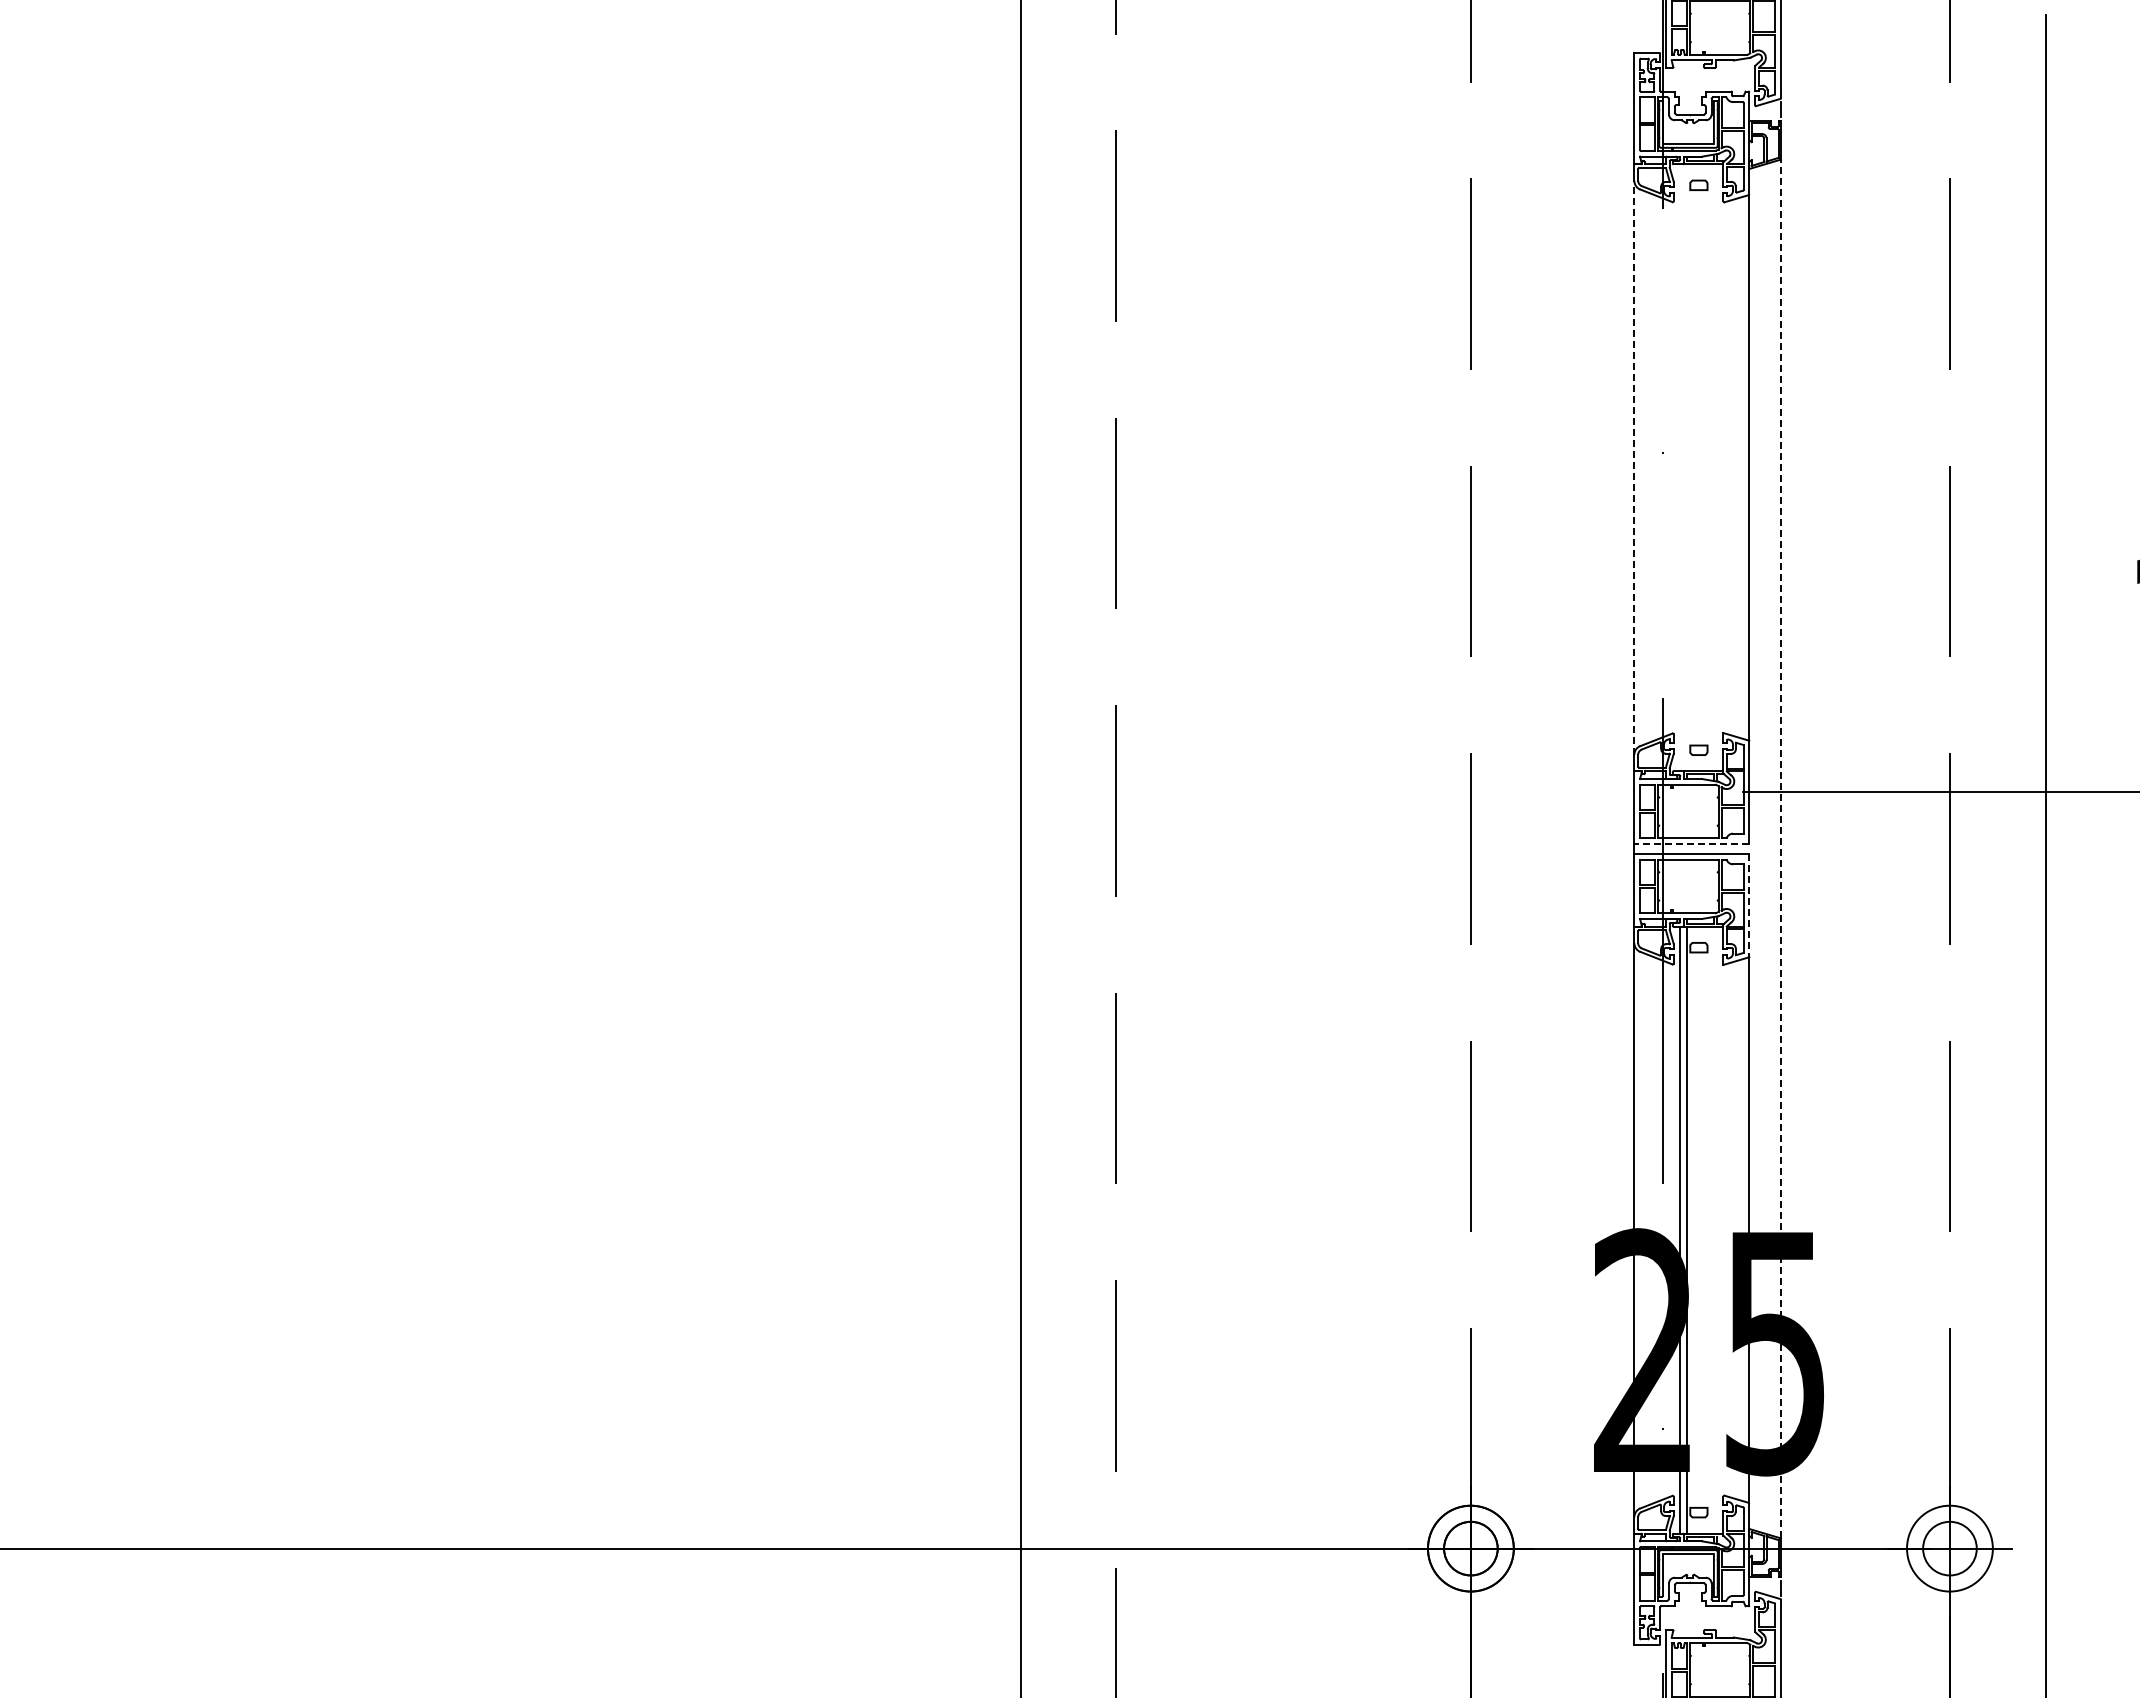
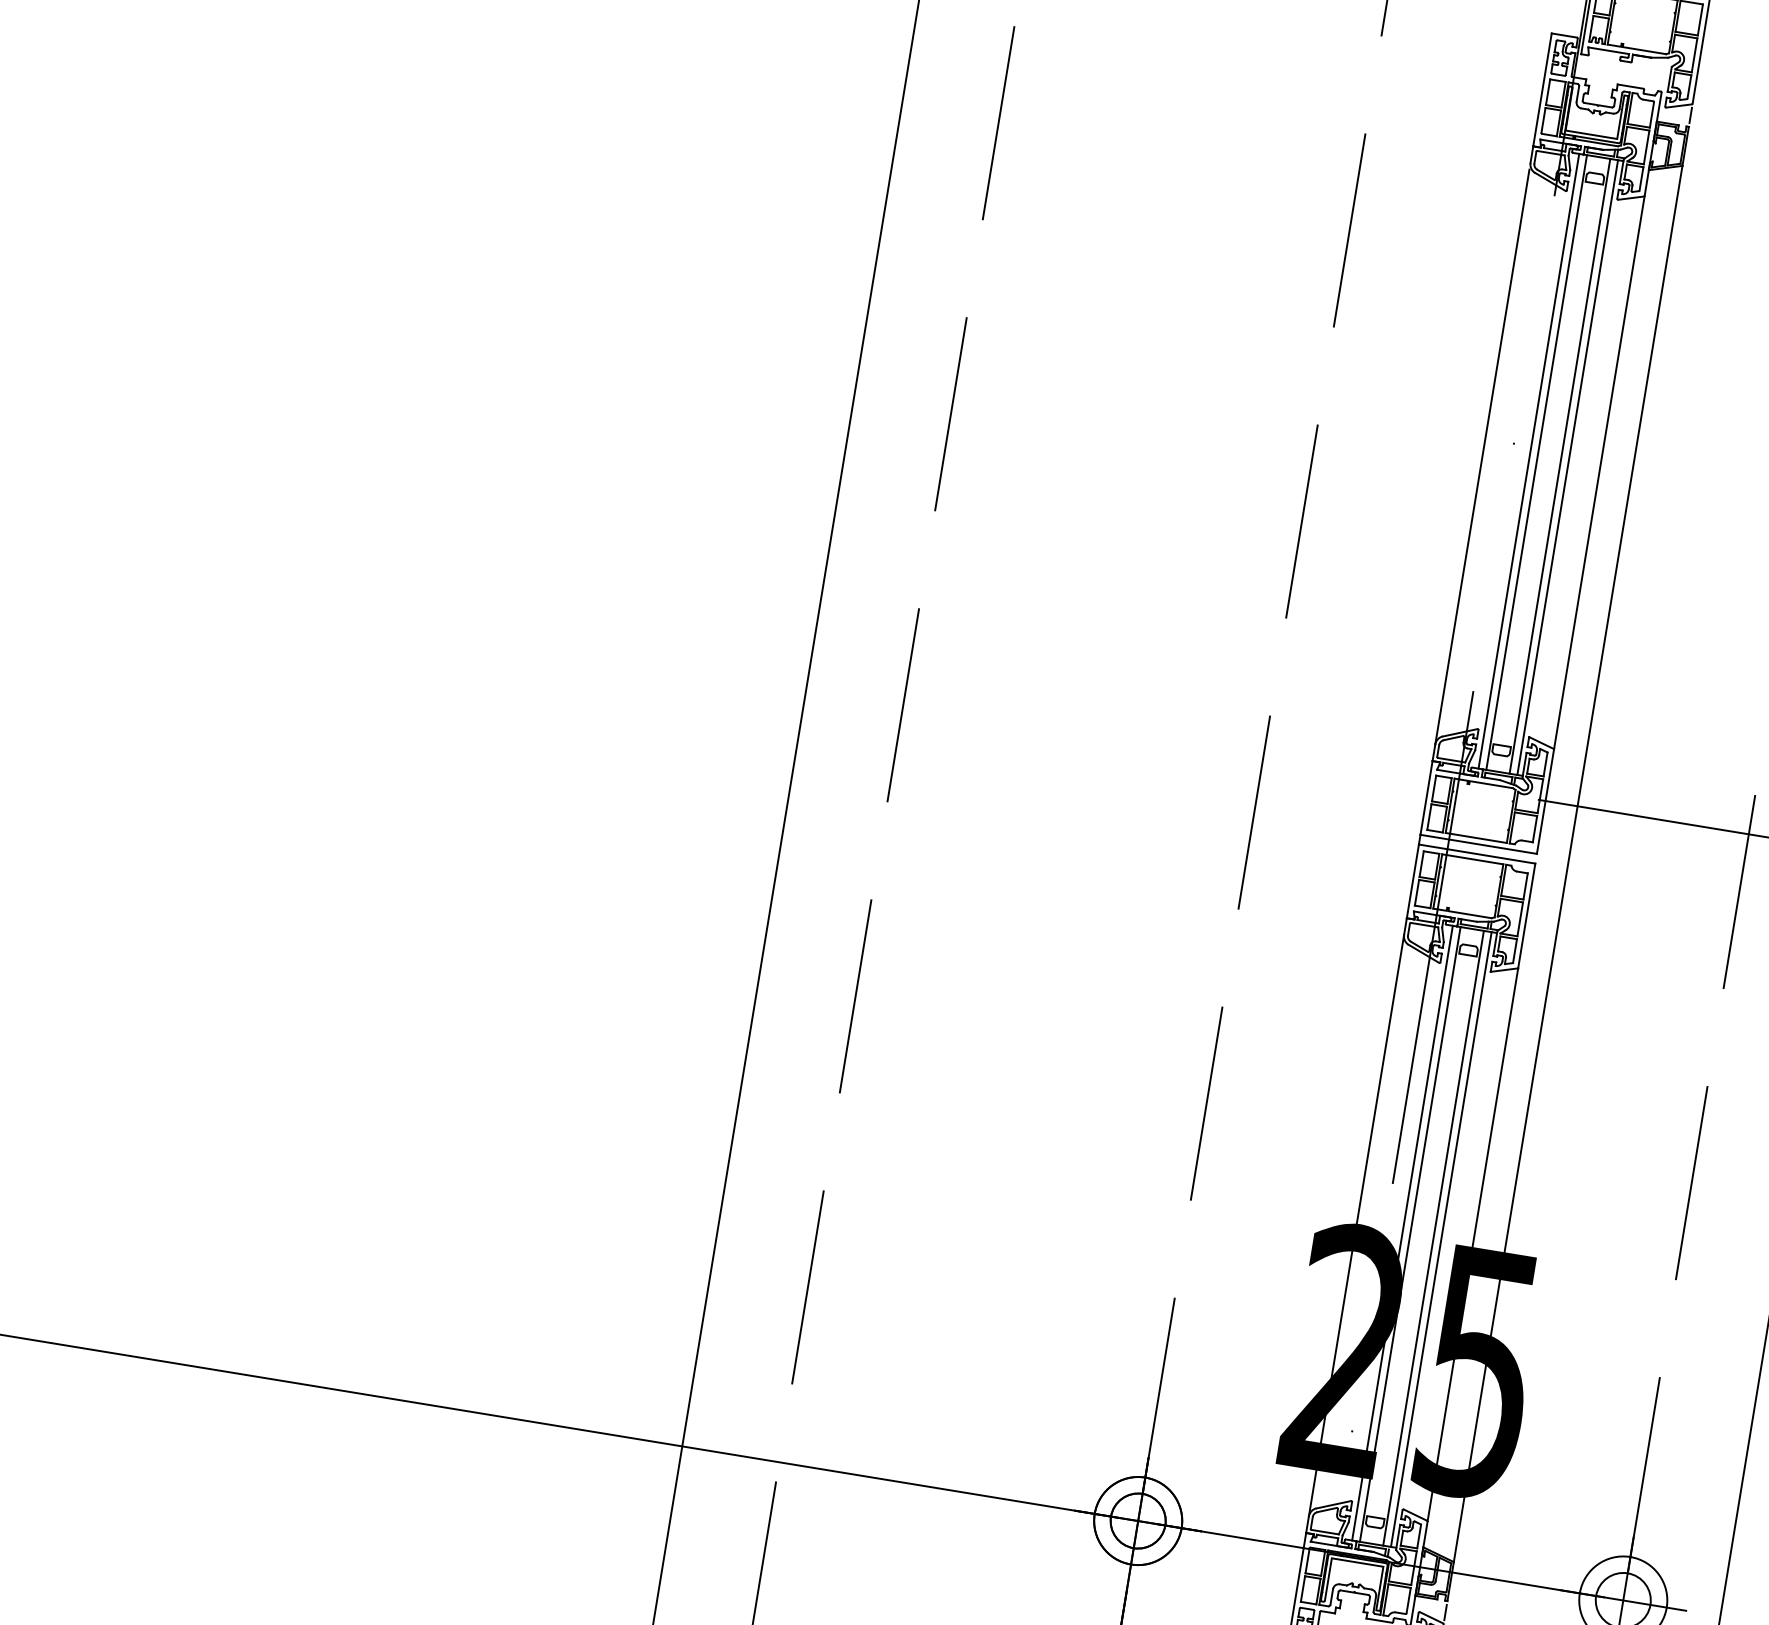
line: (1679, 467) -> (1528, 460), added
line: (1687, 467) -> (1536, 462), added
line: (1710, 467) -> (1560, 466), added
line: (1718, 467) -> (1568, 467), added
line: (1634, 471) -> (1482, 457), dashed -> solid
line: (1691, 844) -> (1478, 844), dashed -> solid
line: (1780, 848) -> (1567, 863), dashed -> solid
line: (1749, 905) -> (1526, 916), dashed -> solid
line: (1710, 1229) -> (1433, 1237), added
line: (1718, 1229) -> (1441, 1238), added

